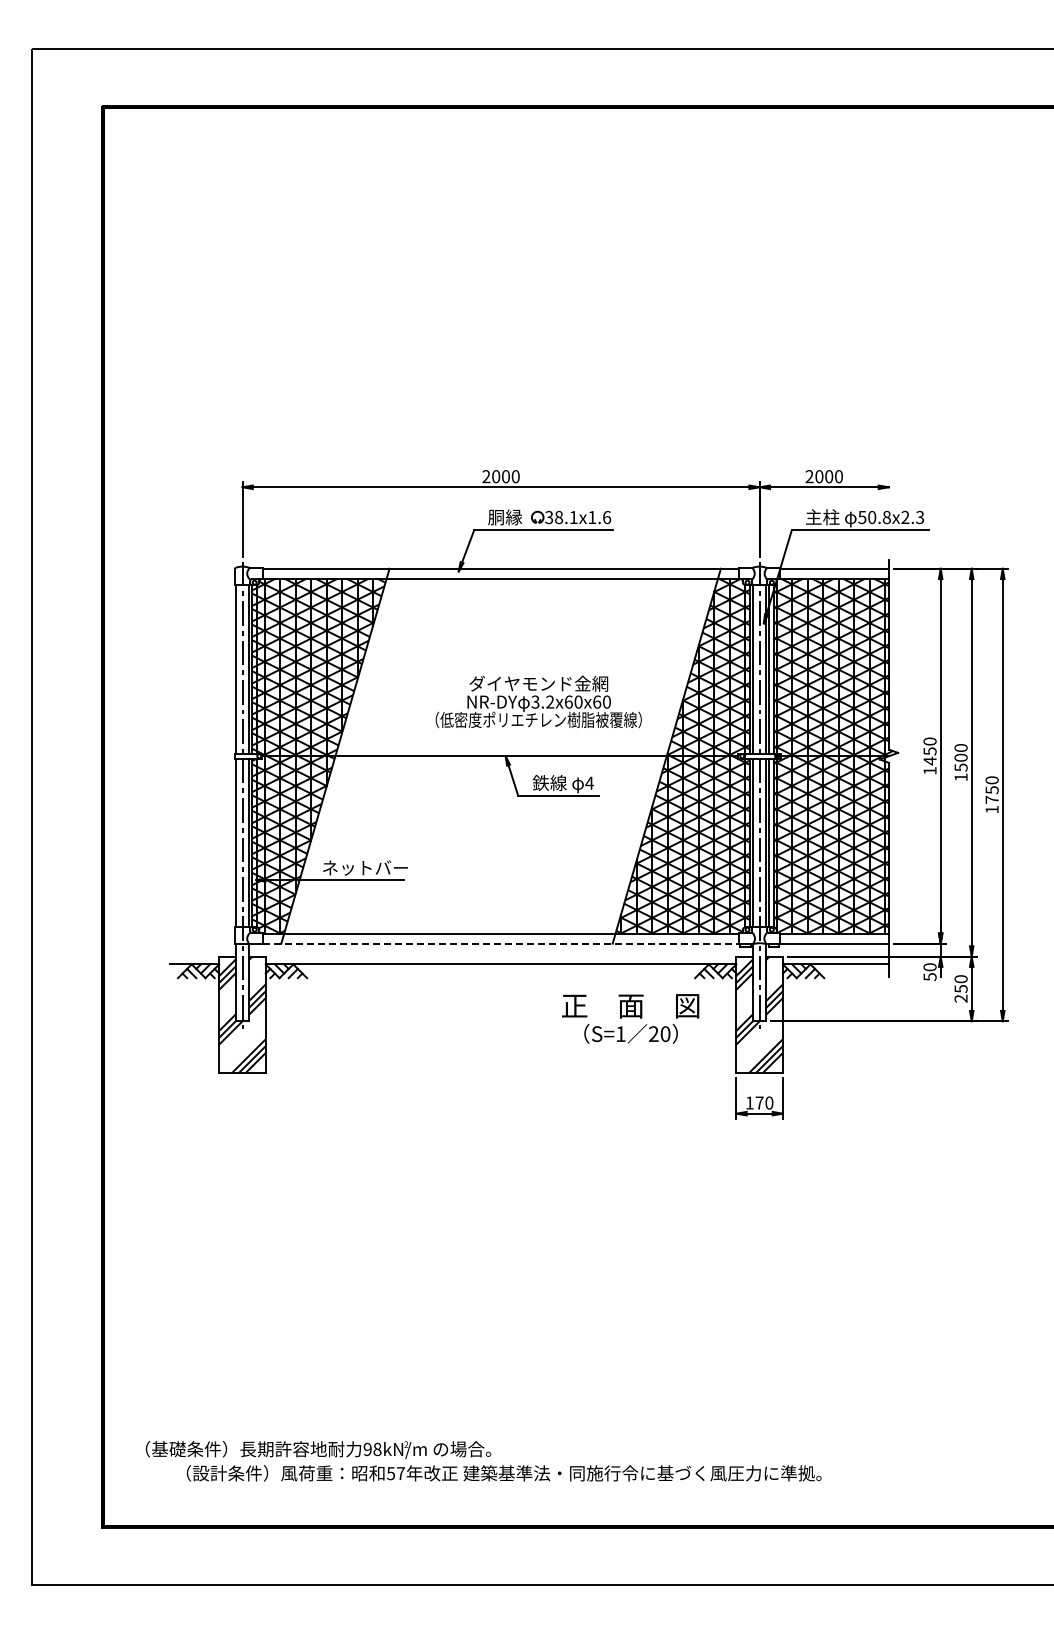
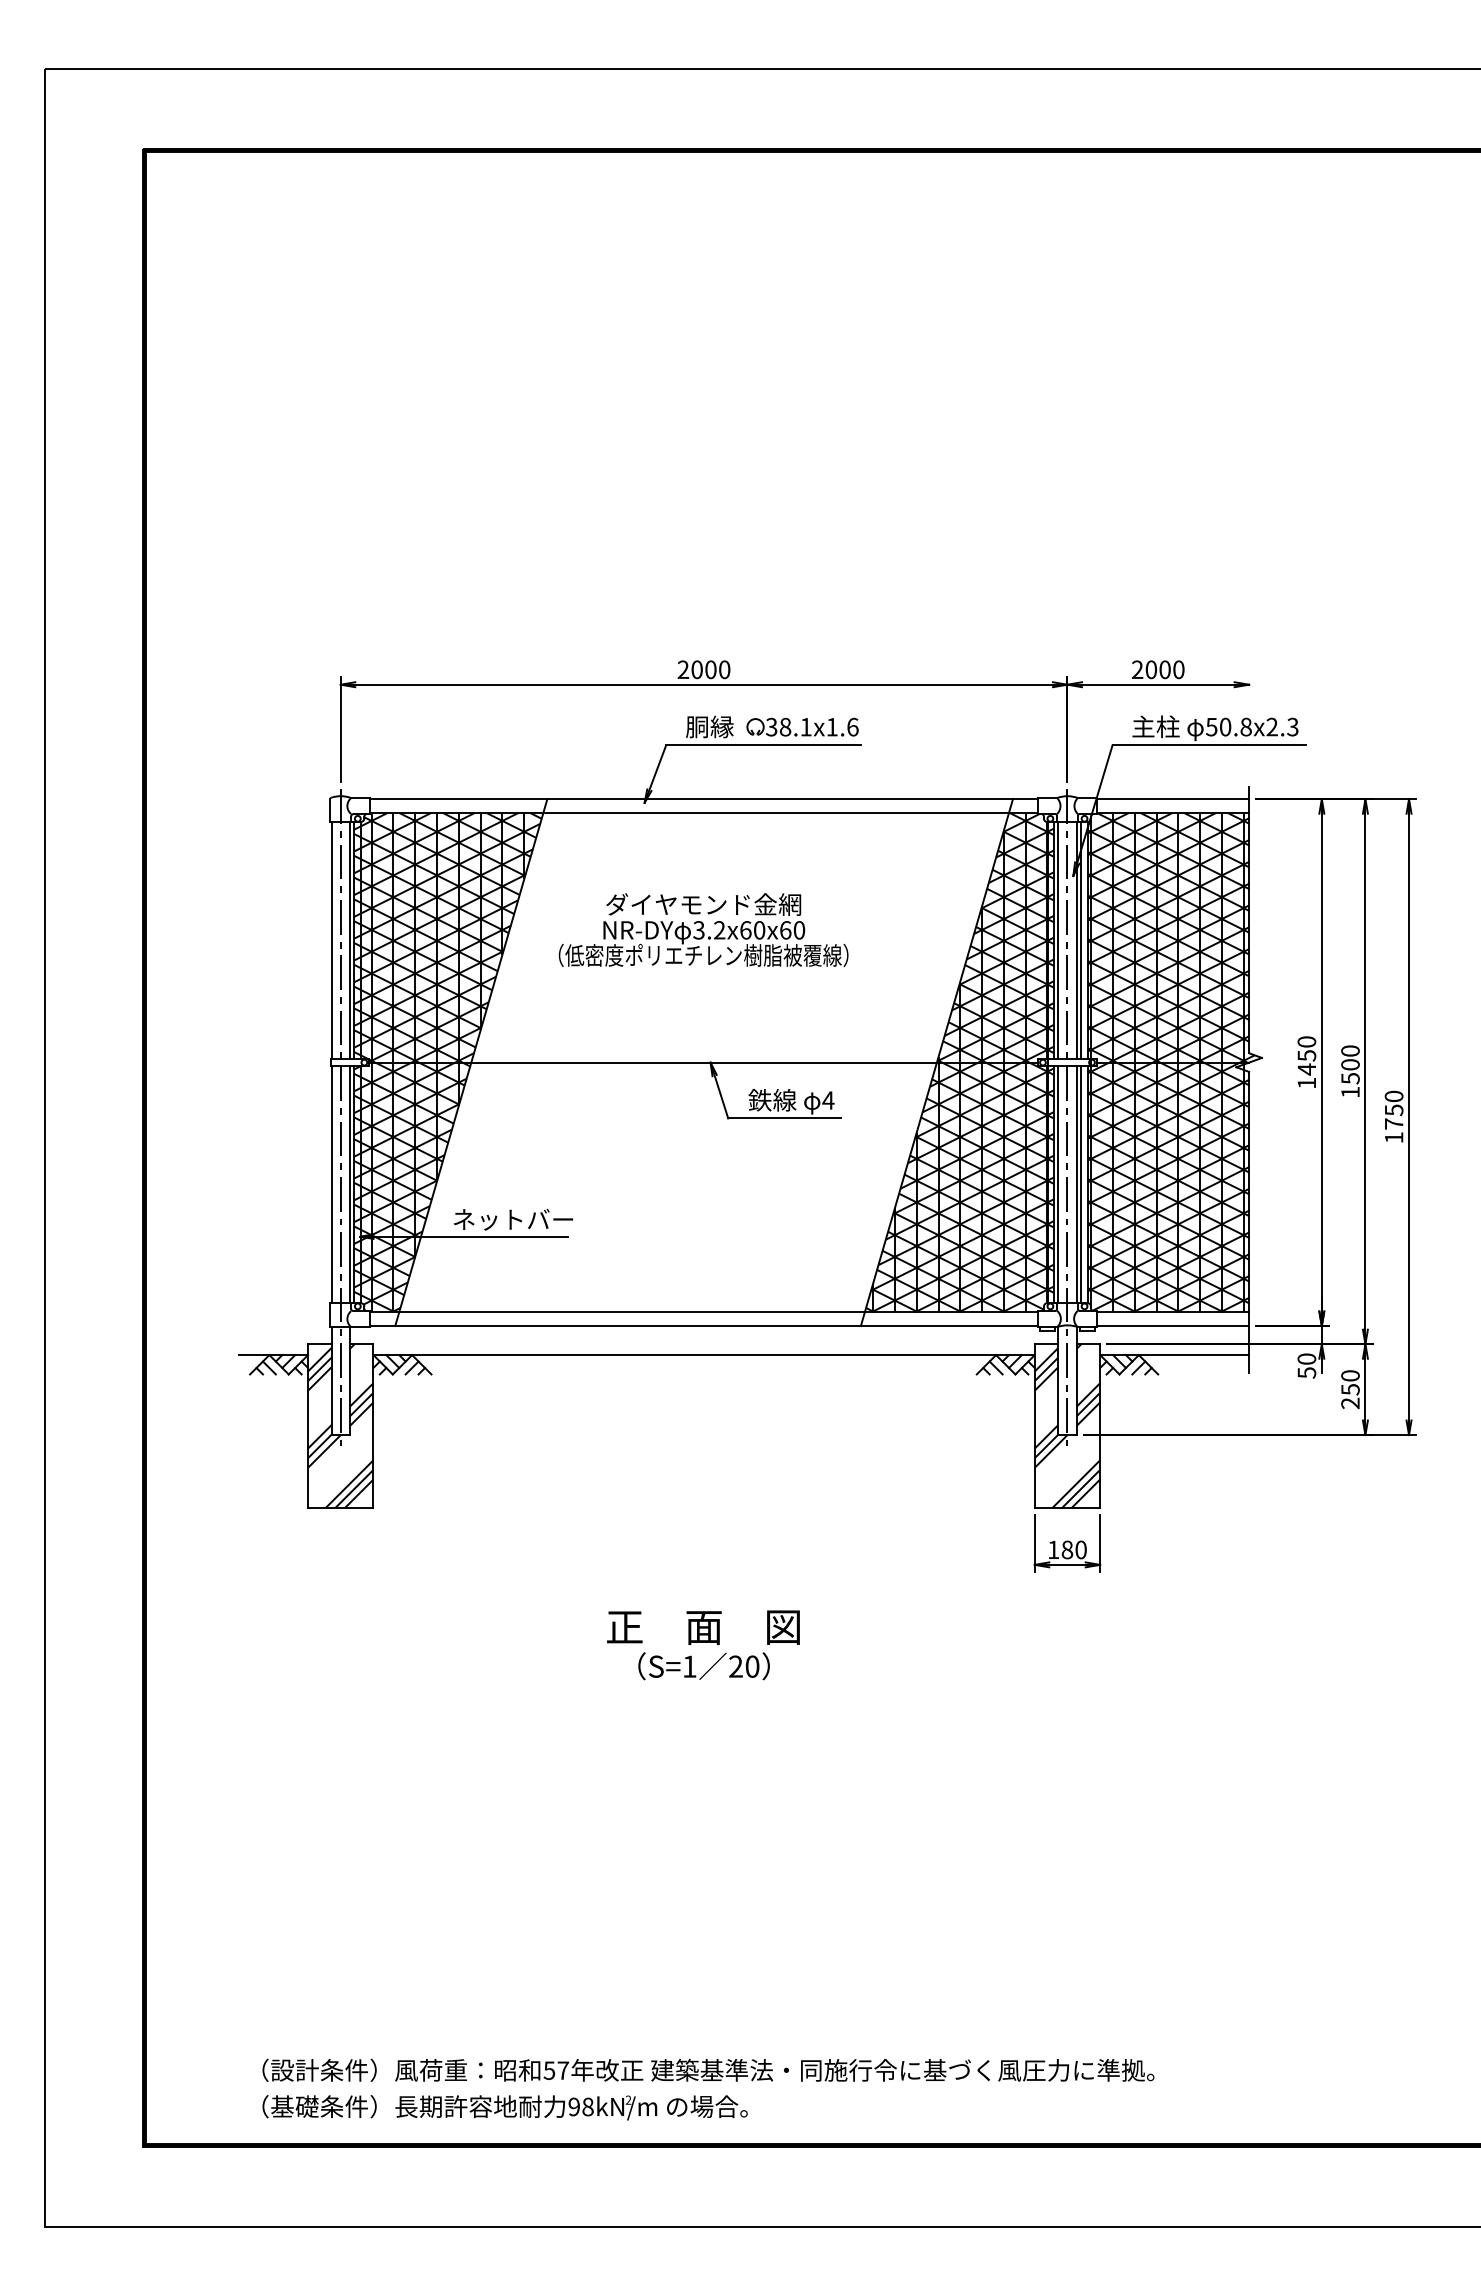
text: (538, 701) -> (703, 929), moved
line: (501, 943) -> (704, 1325), dashed -> solid
text: (630, 1018) -> (703, 1644), moved
text: (759, 1102) -> (1067, 1549), 170 -> 180
text: (318, 1449) -> (505, 2107), moved

